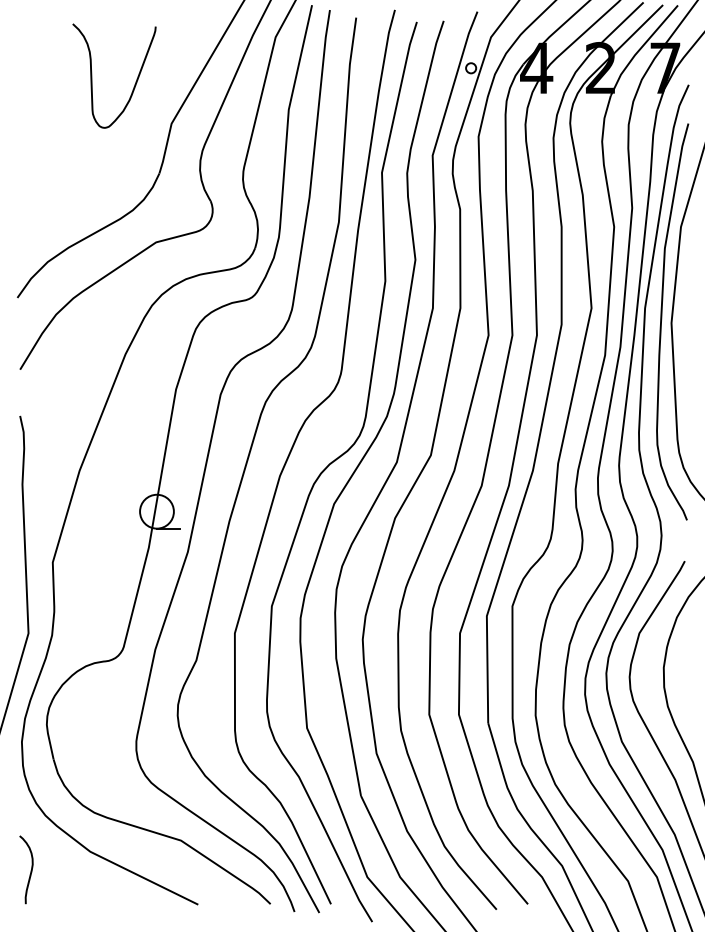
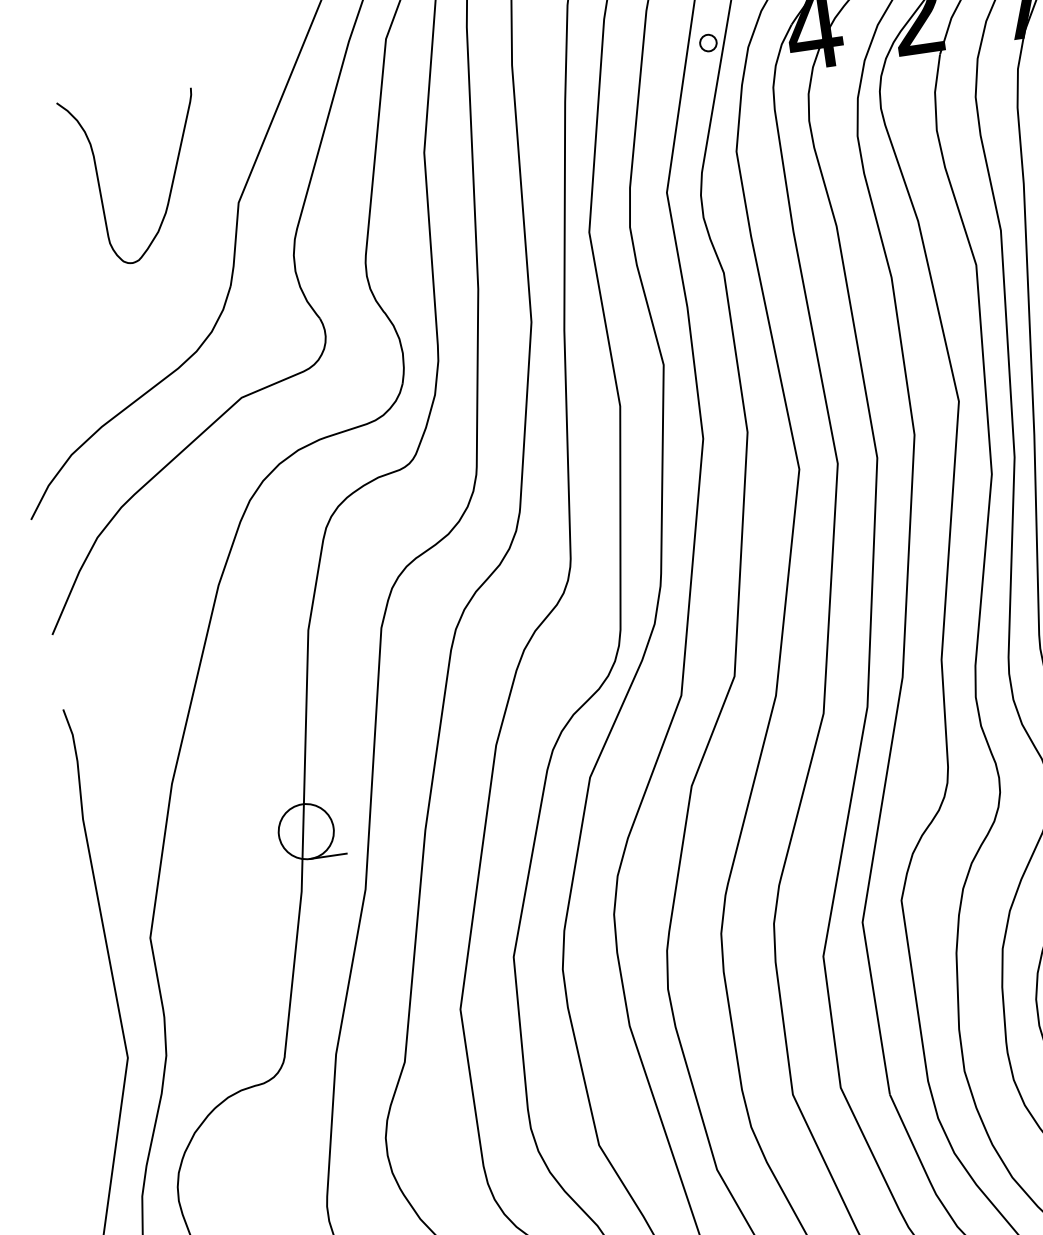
curve: (135, 81) -> (171, 181), moved

